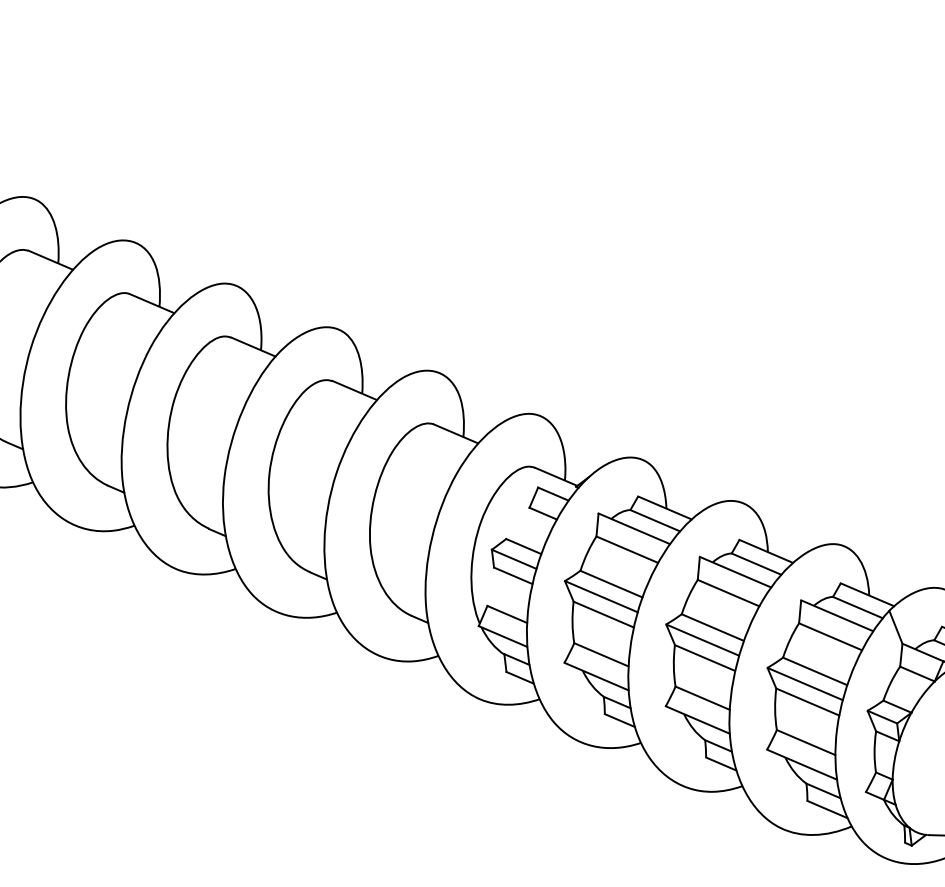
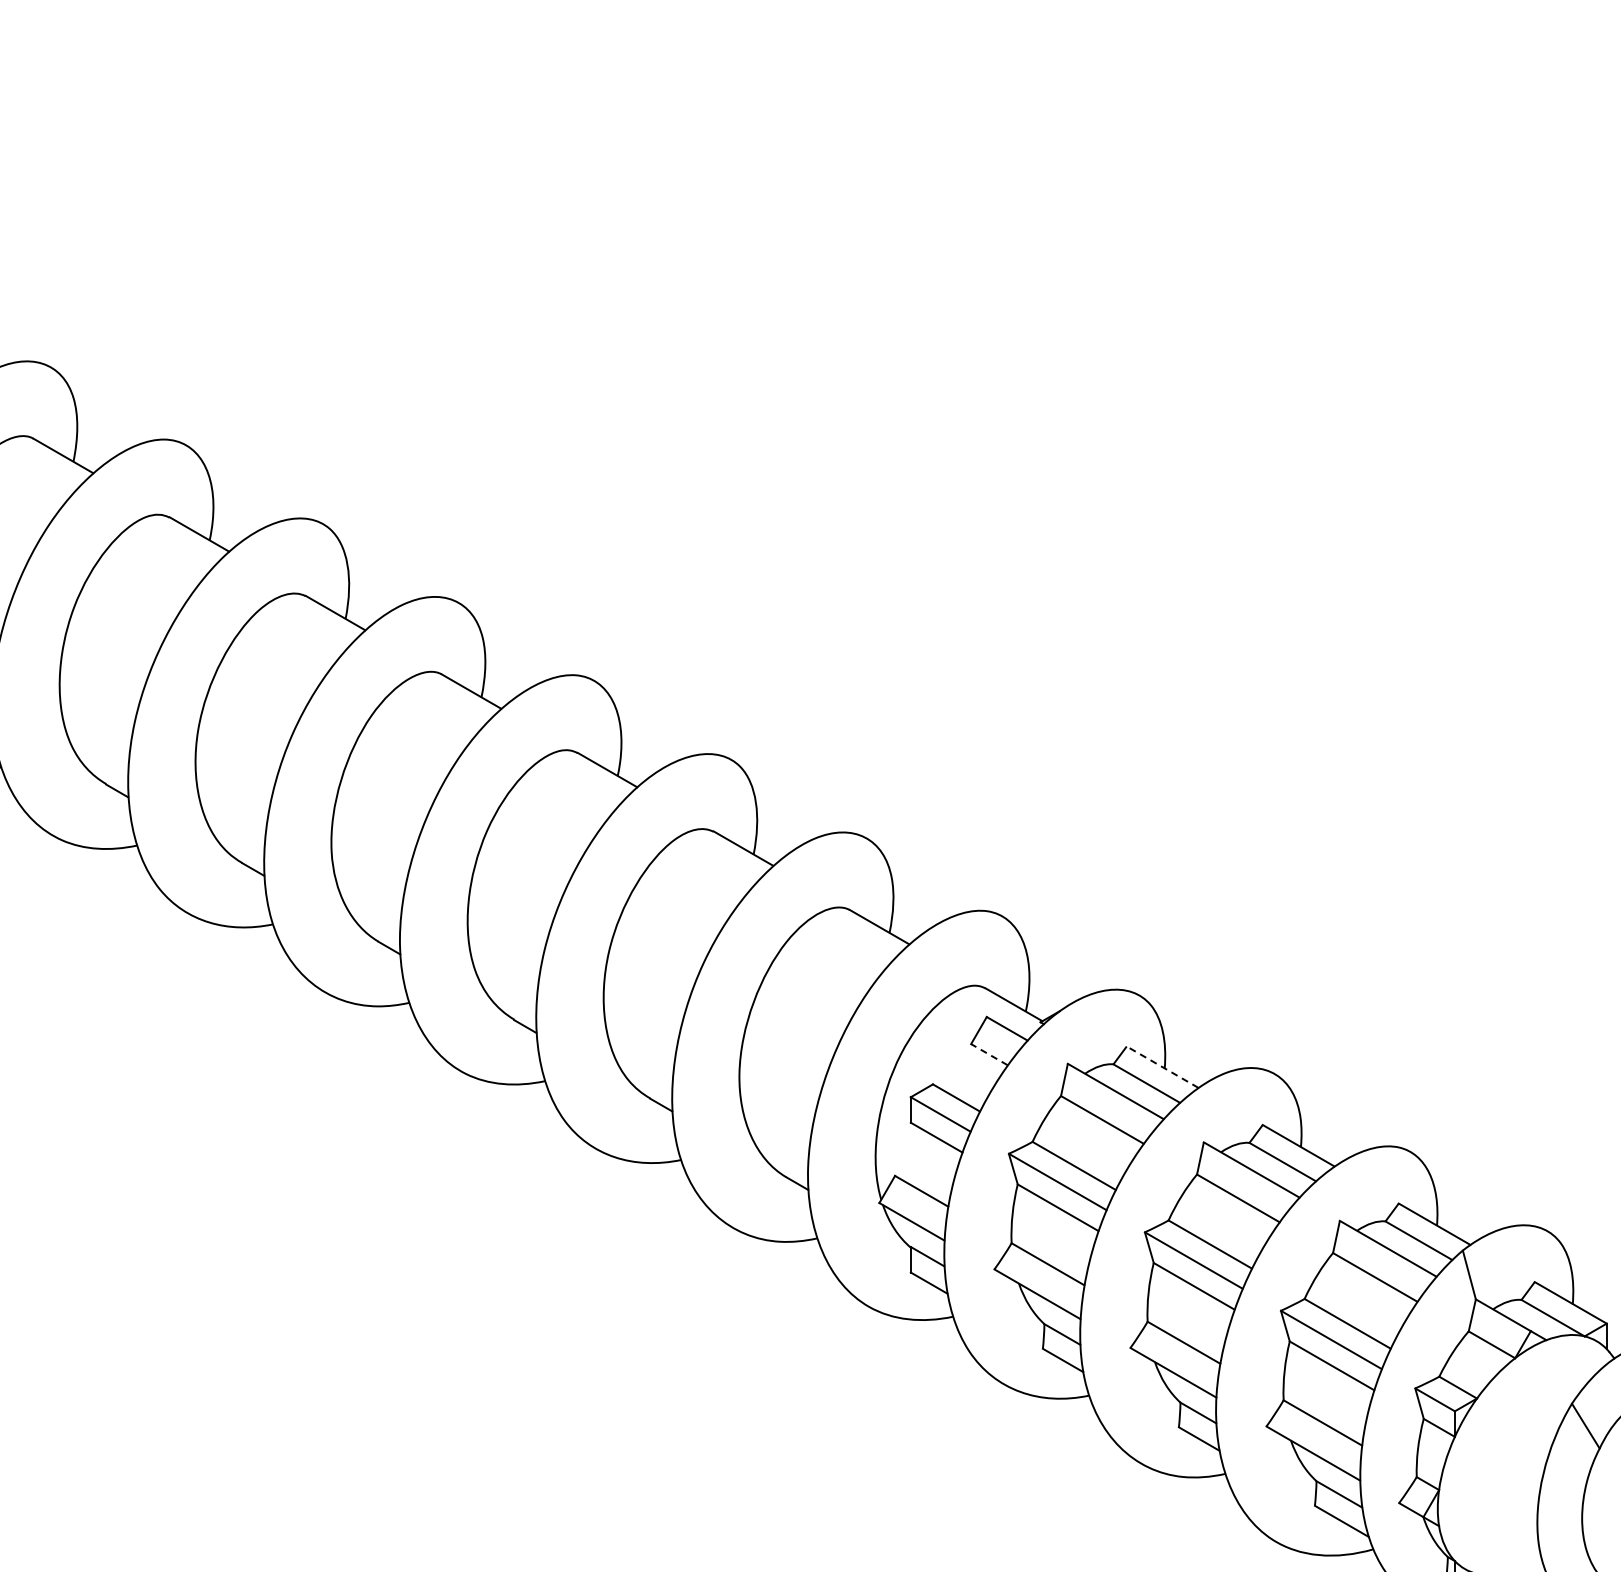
line: (664, 507) -> (1162, 1066), solid -> dashed
line: (542, 513) -> (988, 1054), solid -> dashed

